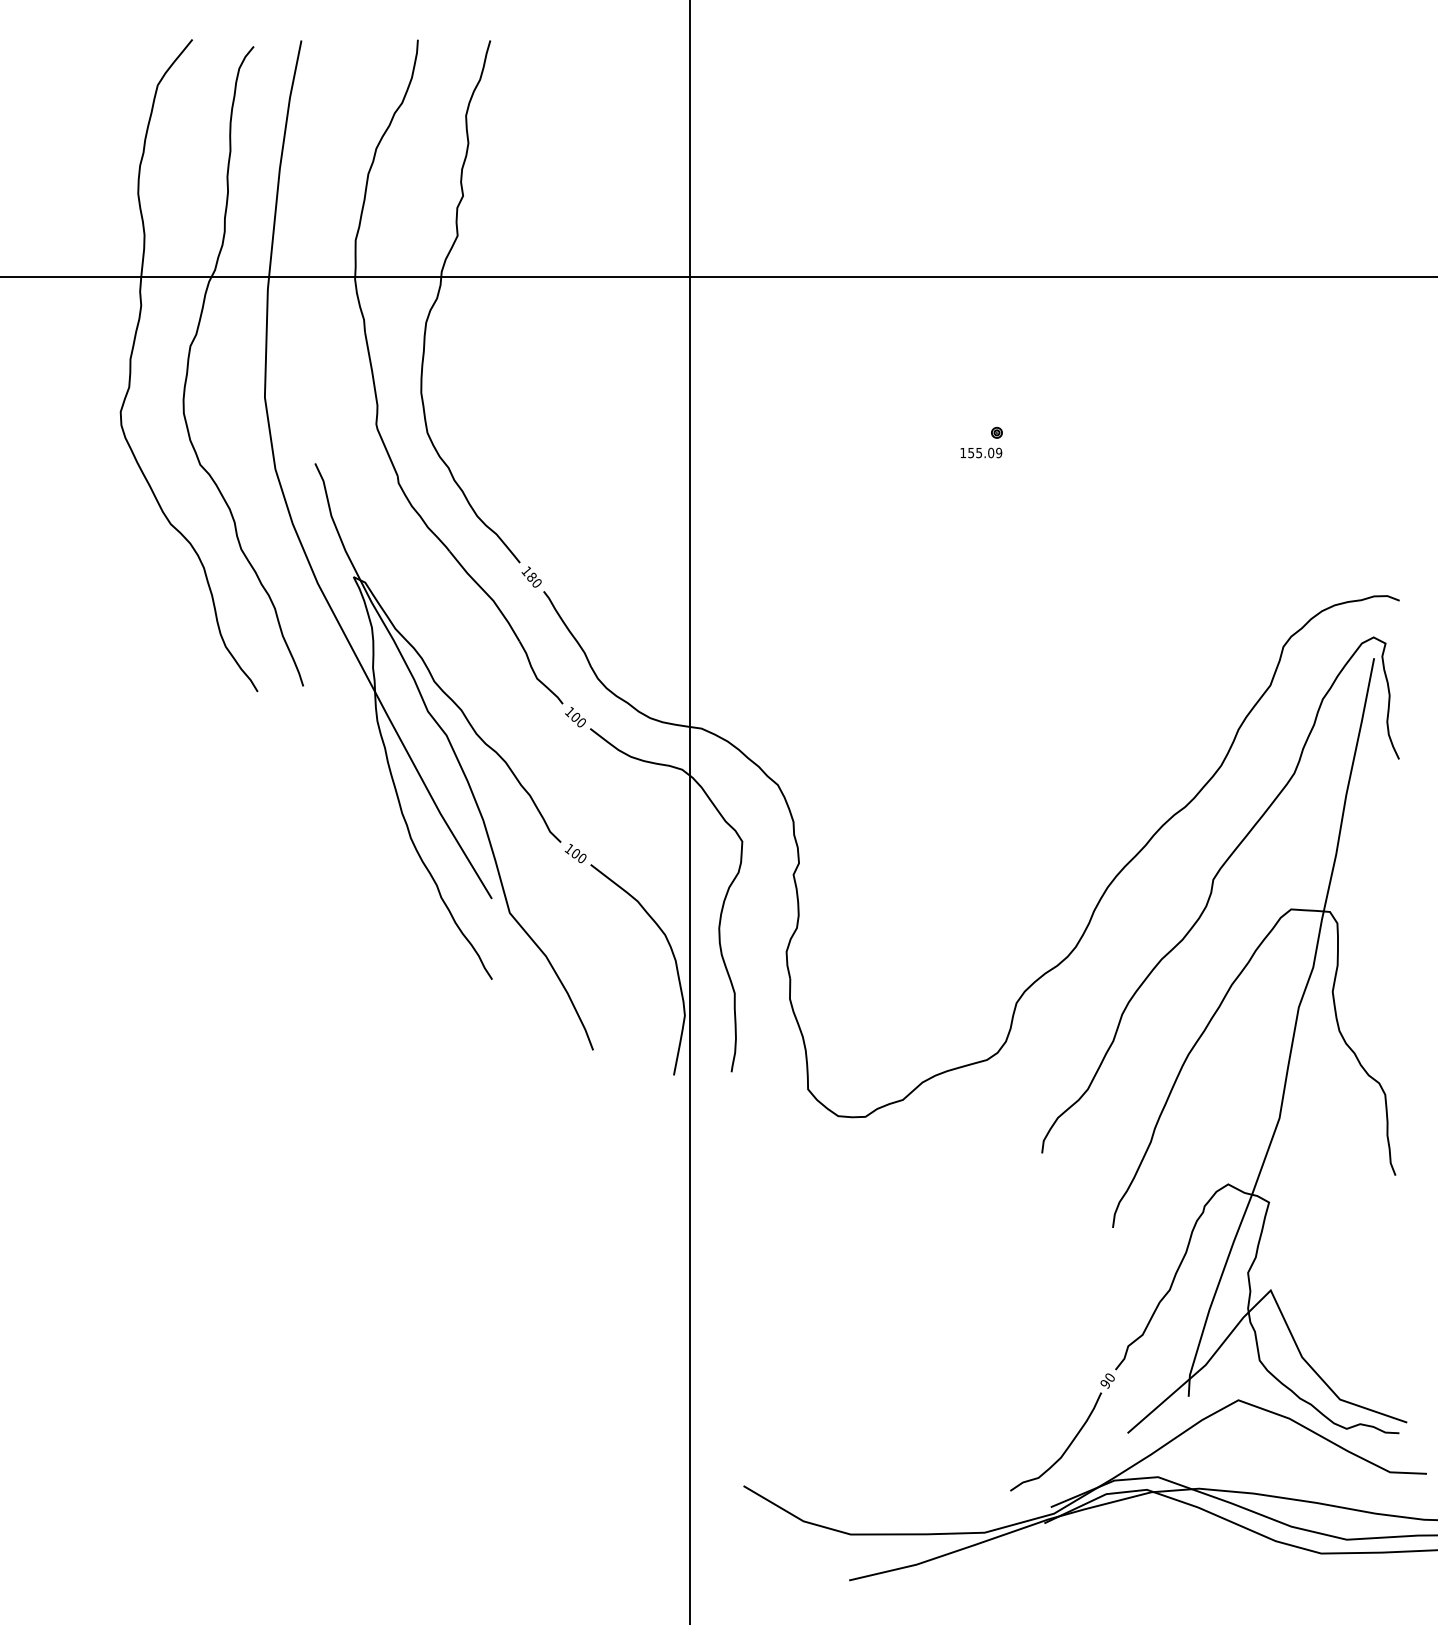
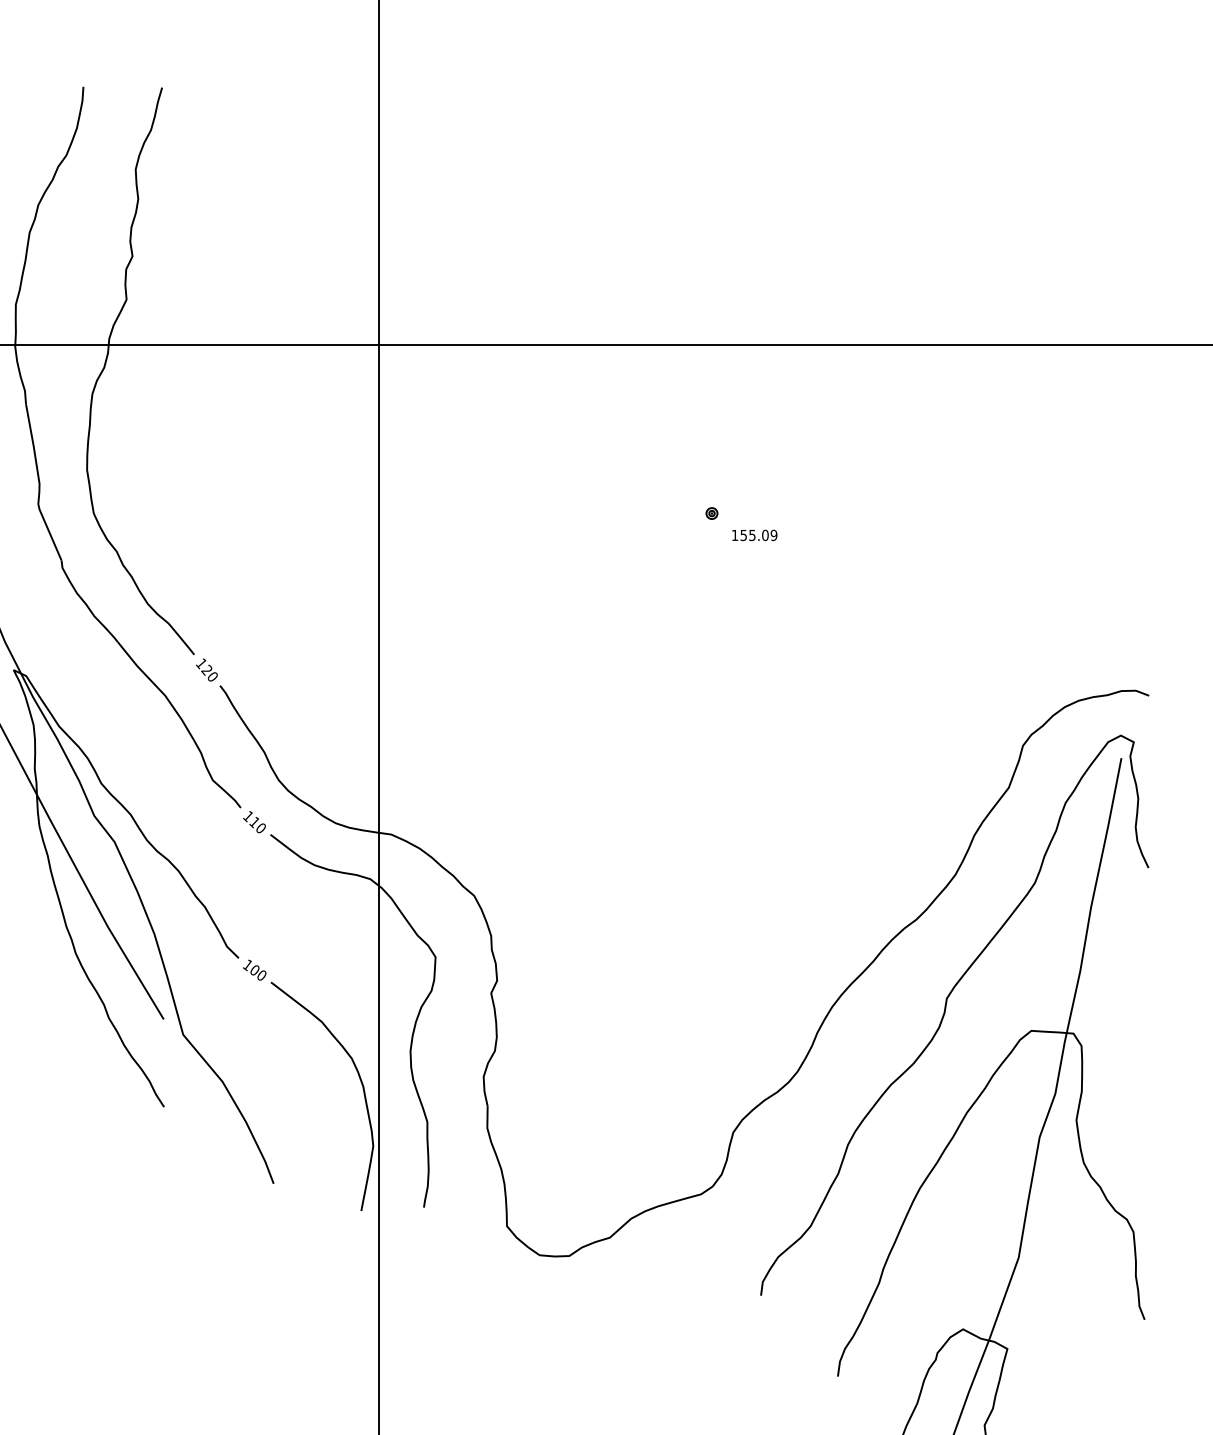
text: (981, 452) -> (754, 534), moved
text: (531, 577) -> (206, 670), 180 -> 120
text: (575, 717) -> (254, 822), 100 -> 110

